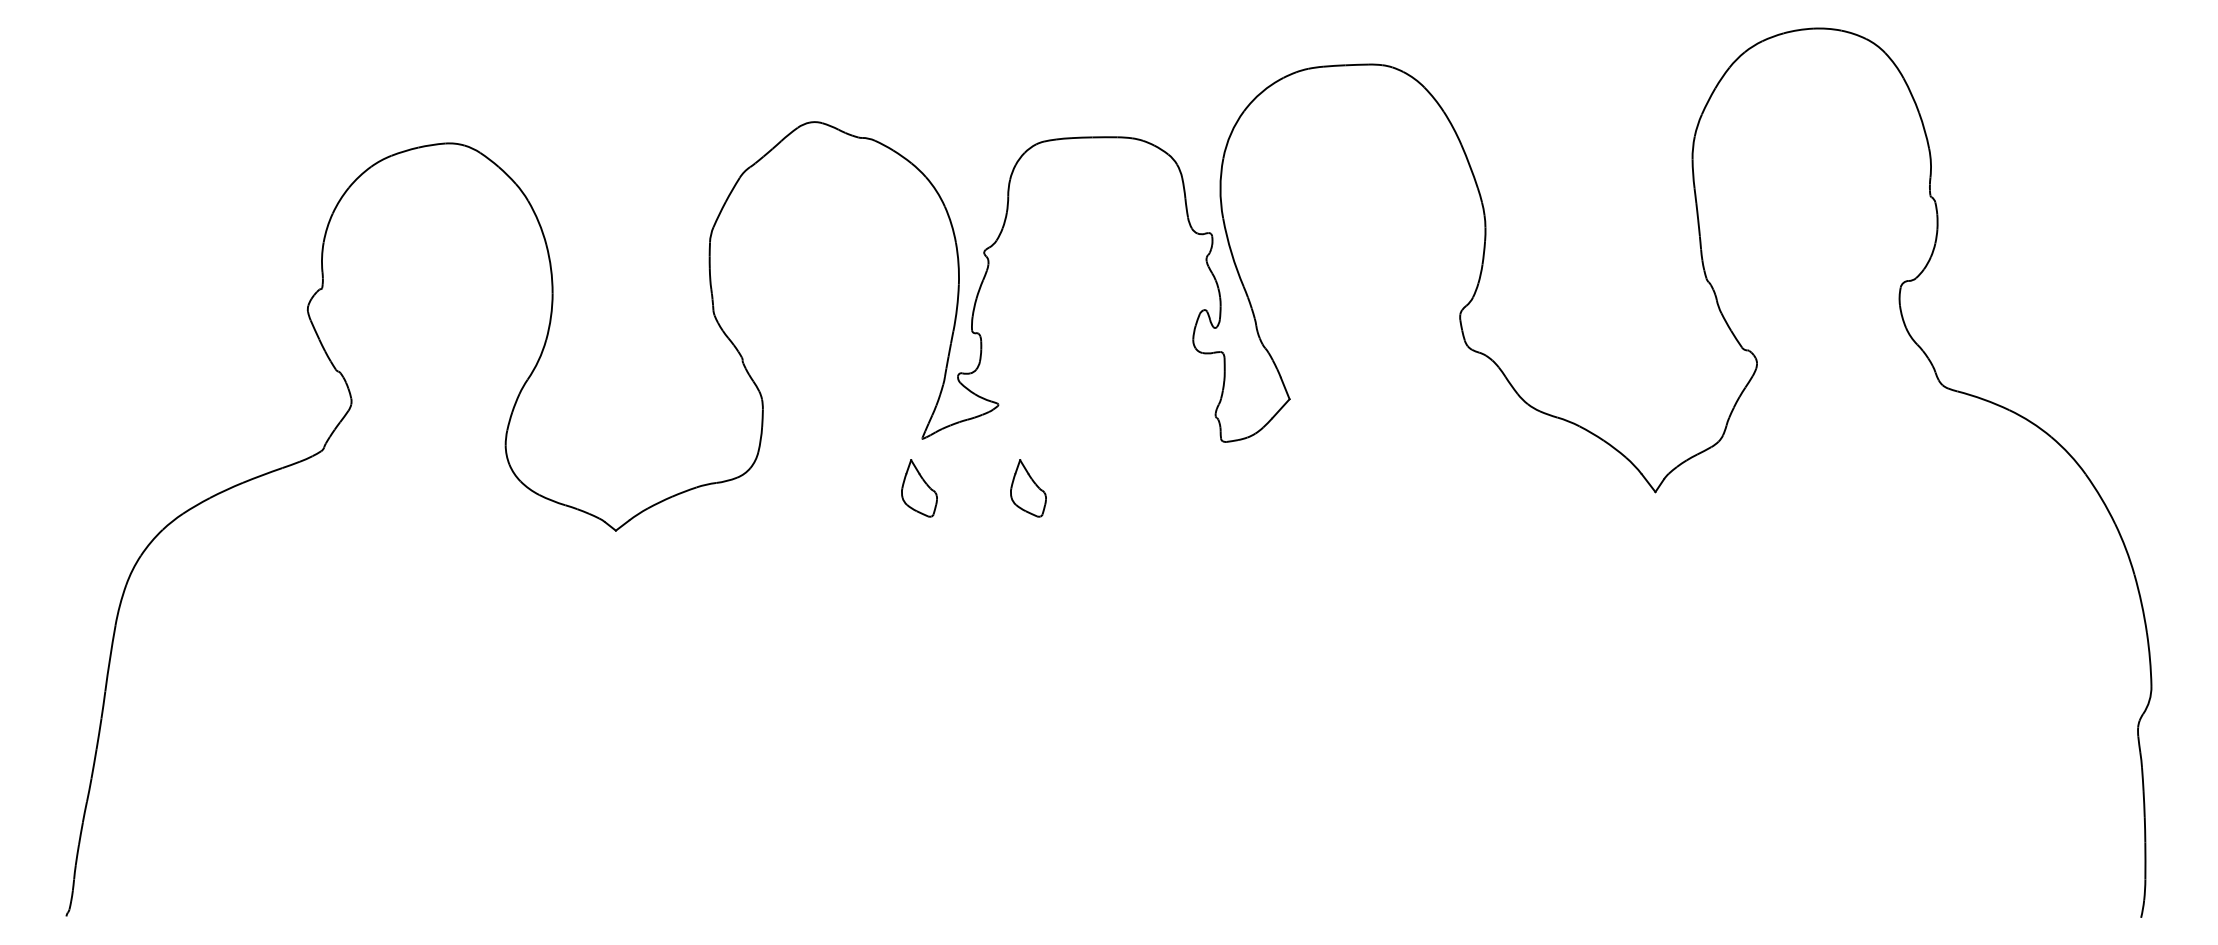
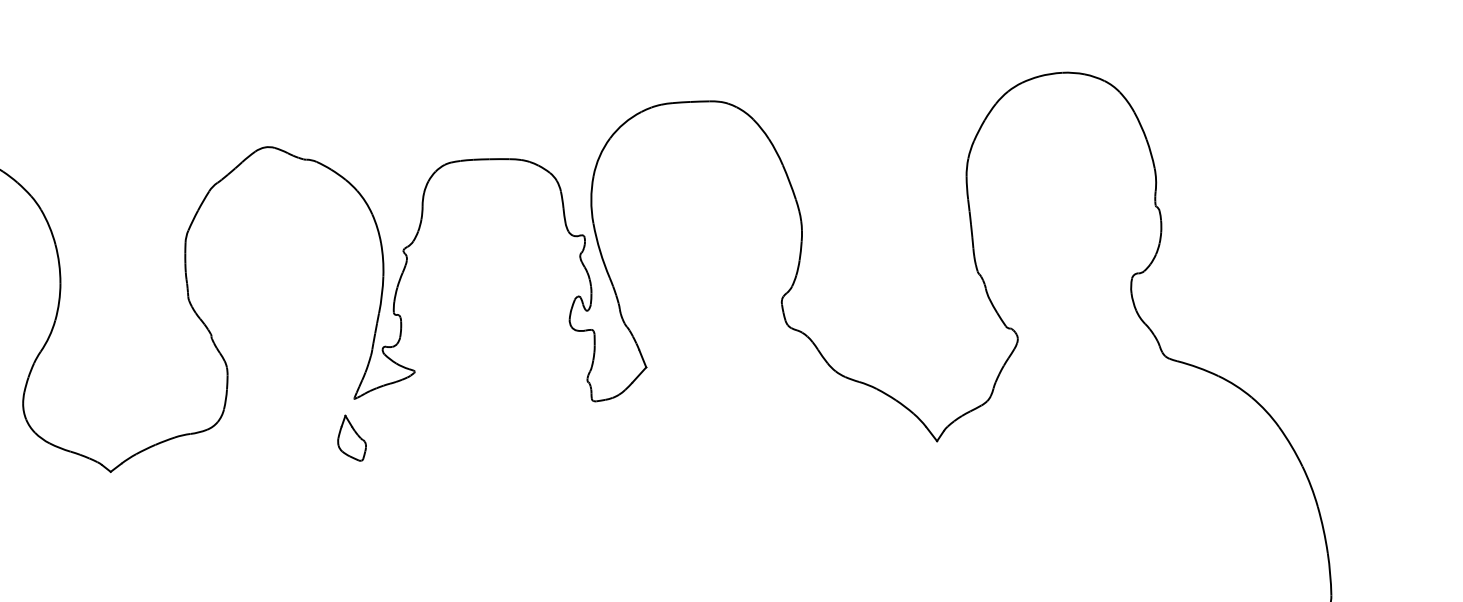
part: (1028, 488) -> (438, 438), removed

